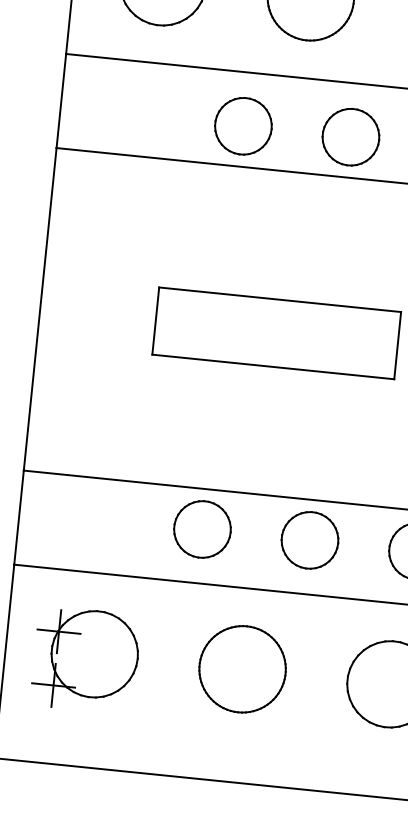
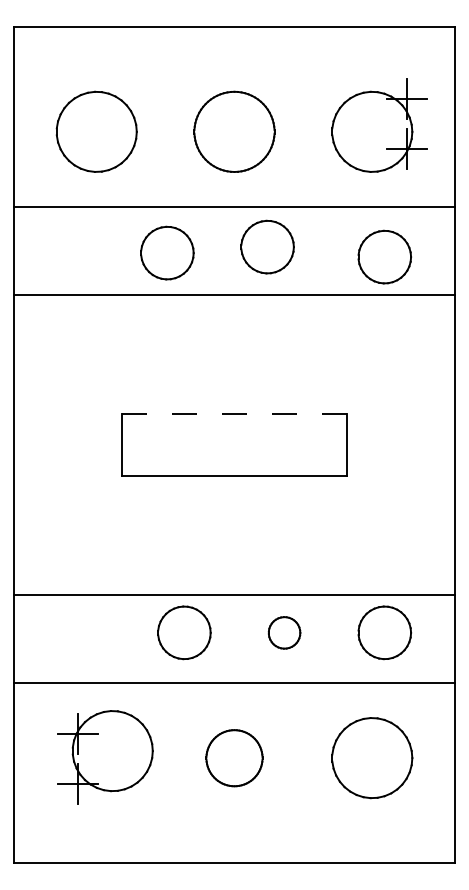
part: (243, 125) -> (167, 252), moved
part: (350, 136) -> (267, 246), moved
line: (280, 299) -> (234, 413), solid -> dashed
part: (309, 540) -> (284, 632), size x0.6
part: (86, 660) -> (105, 757), moved
part: (242, 669) -> (234, 758), size x0.7

